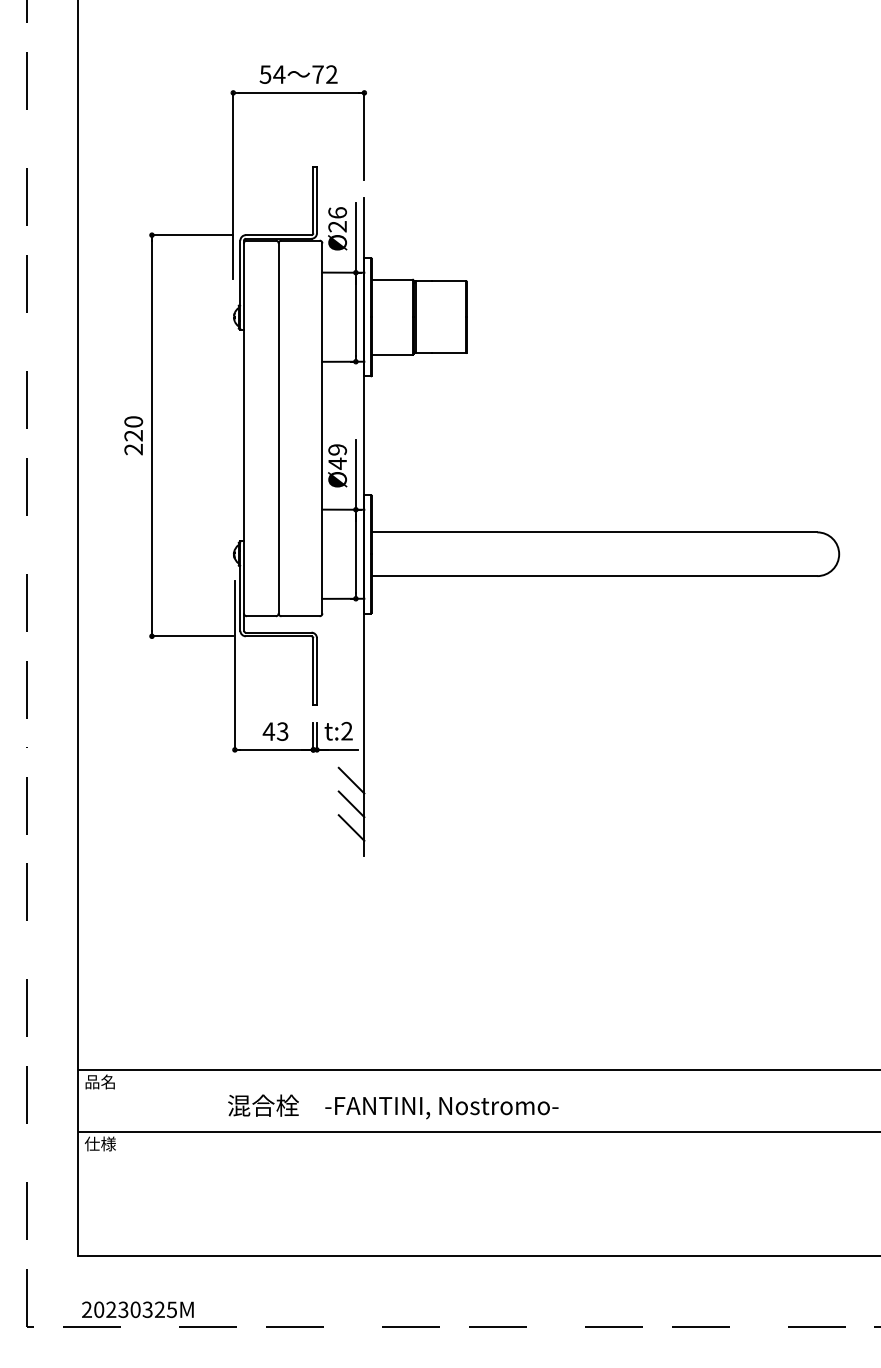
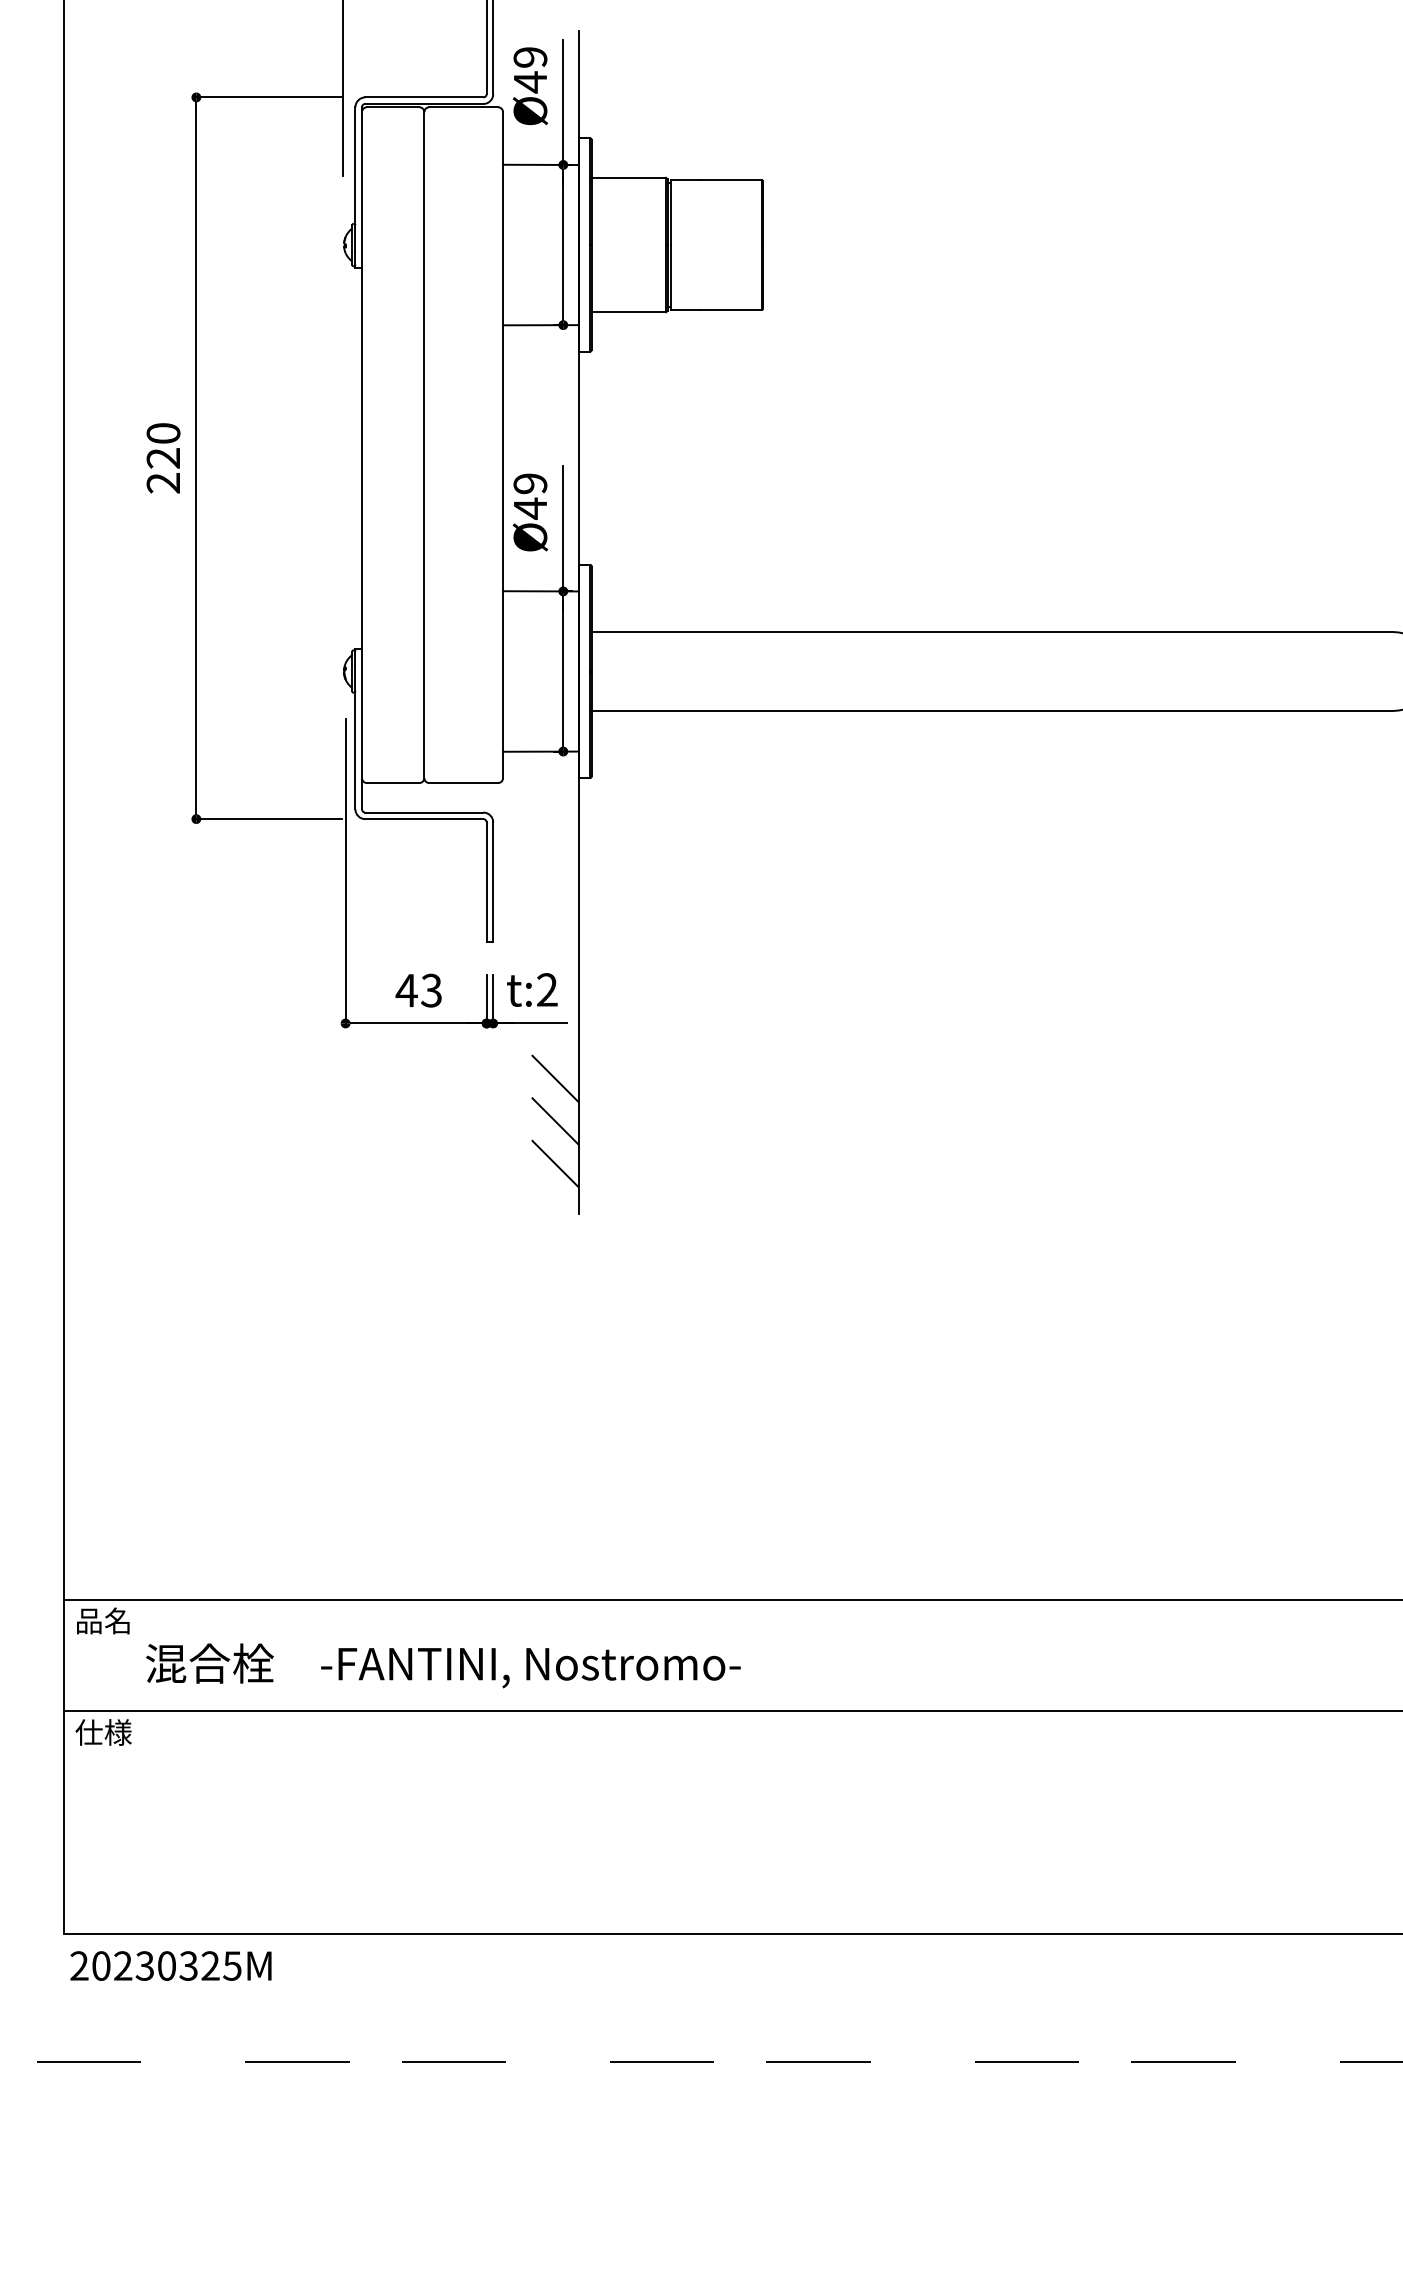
text: (337, 219) -> (530, 69), Ø26 -> Ø49
text: (393, 1106) -> (443, 1665), moved
text: (137, 1309) -> (170, 1965), moved

